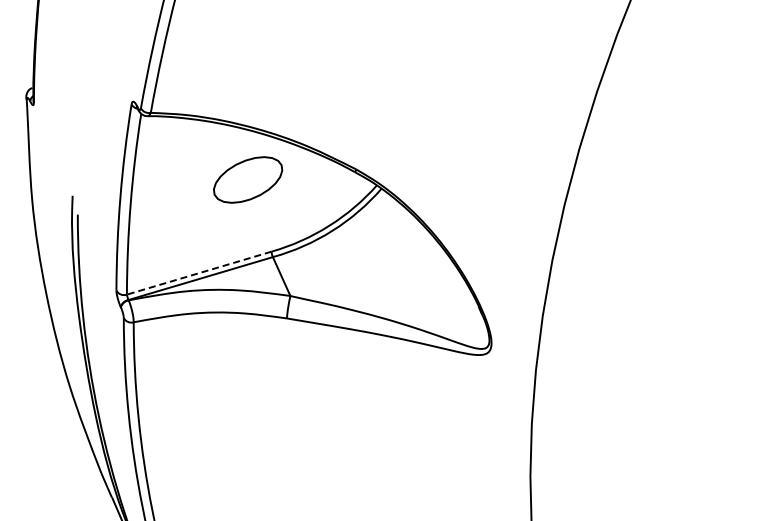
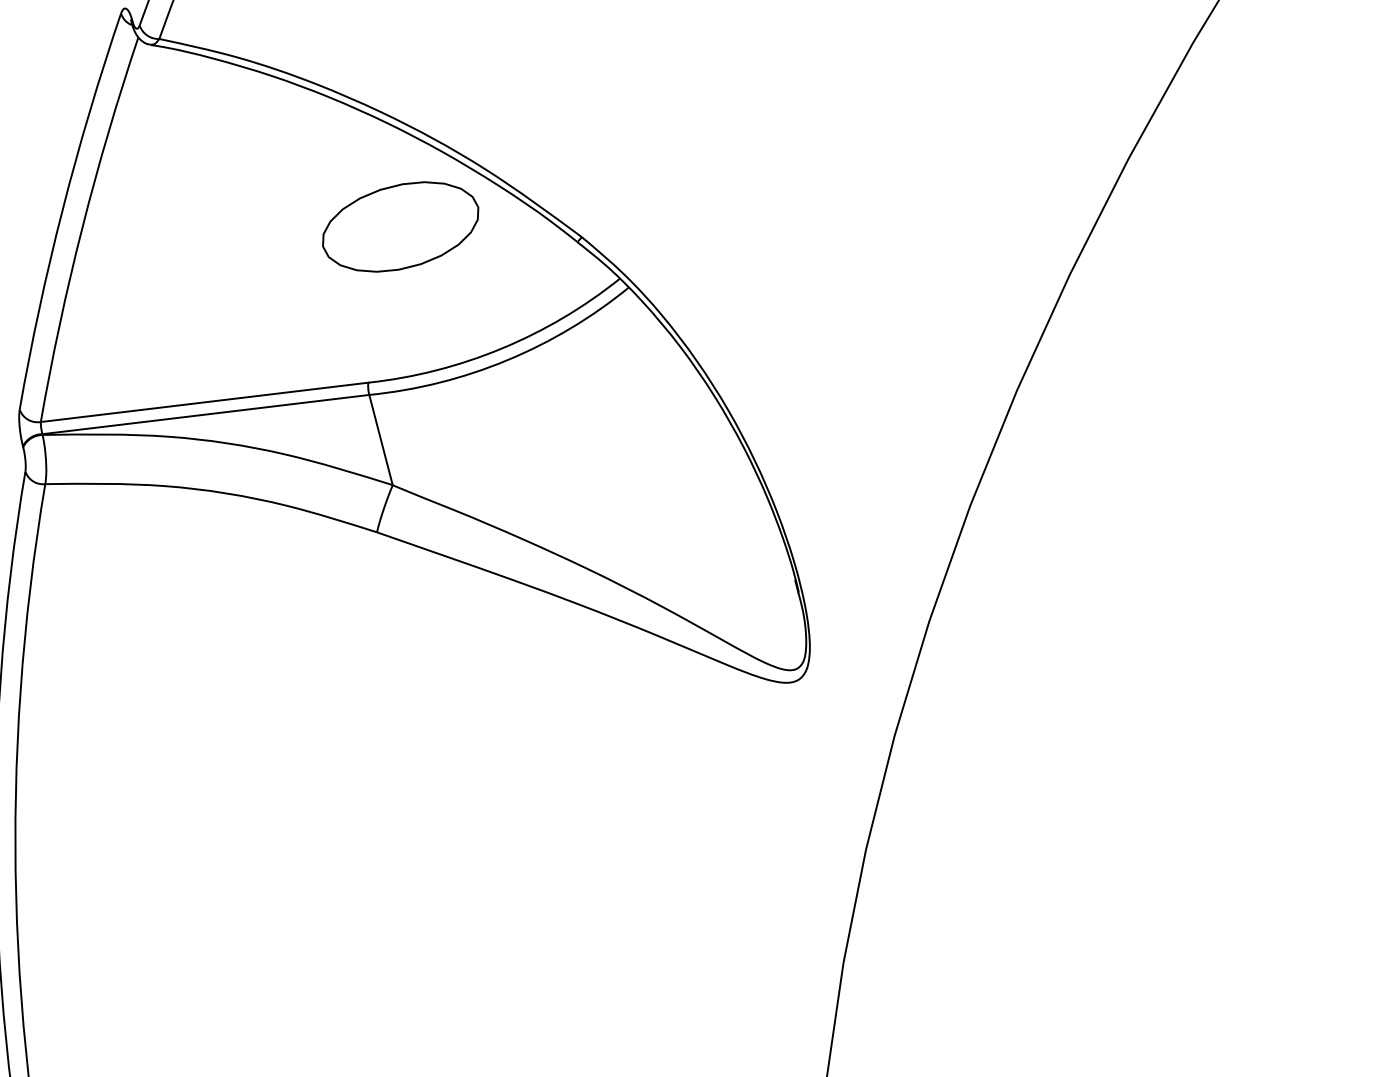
part: (248, 179) -> (401, 226), moved
line: (198, 273) -> (202, 402), dashed -> solid

